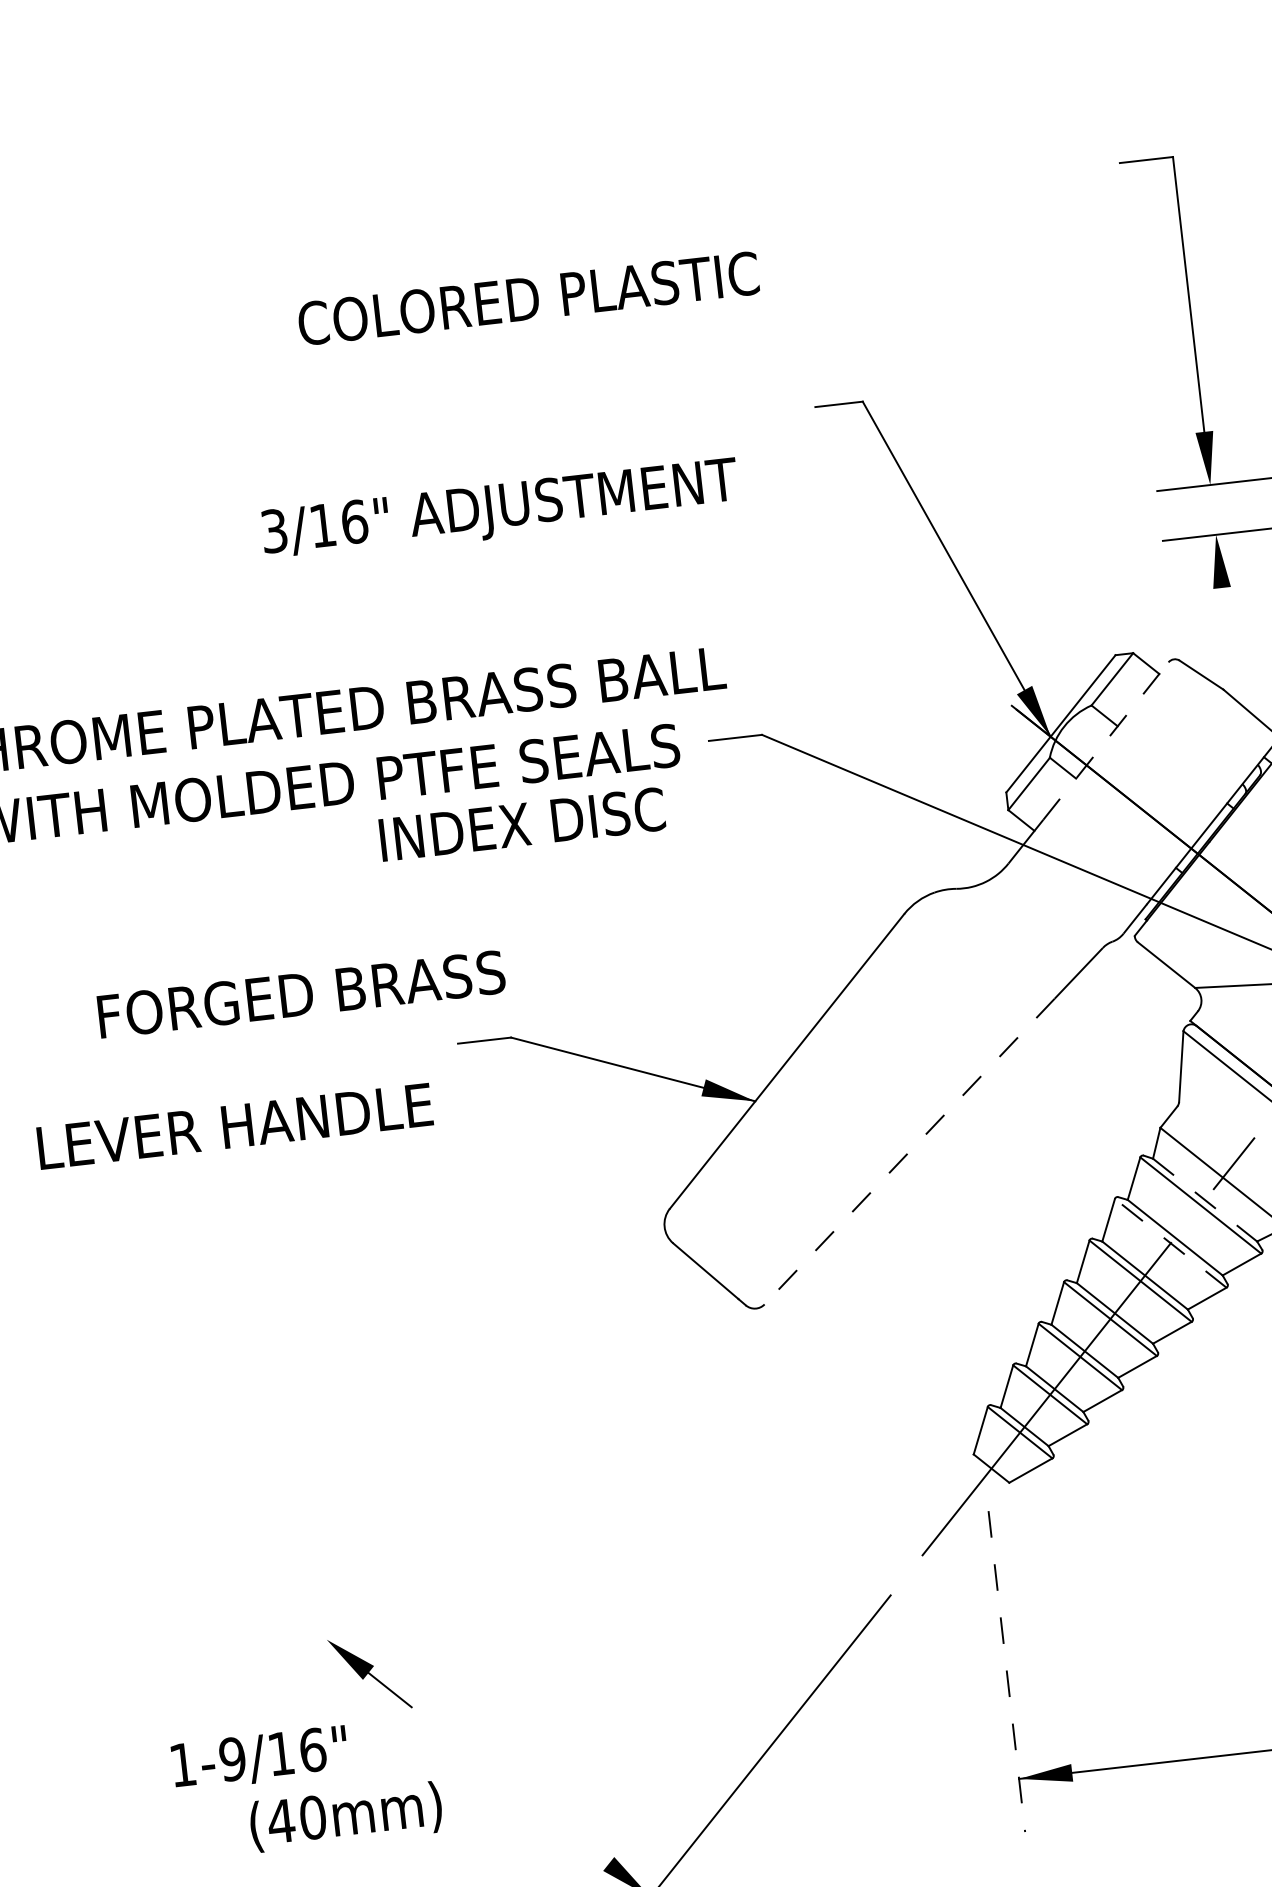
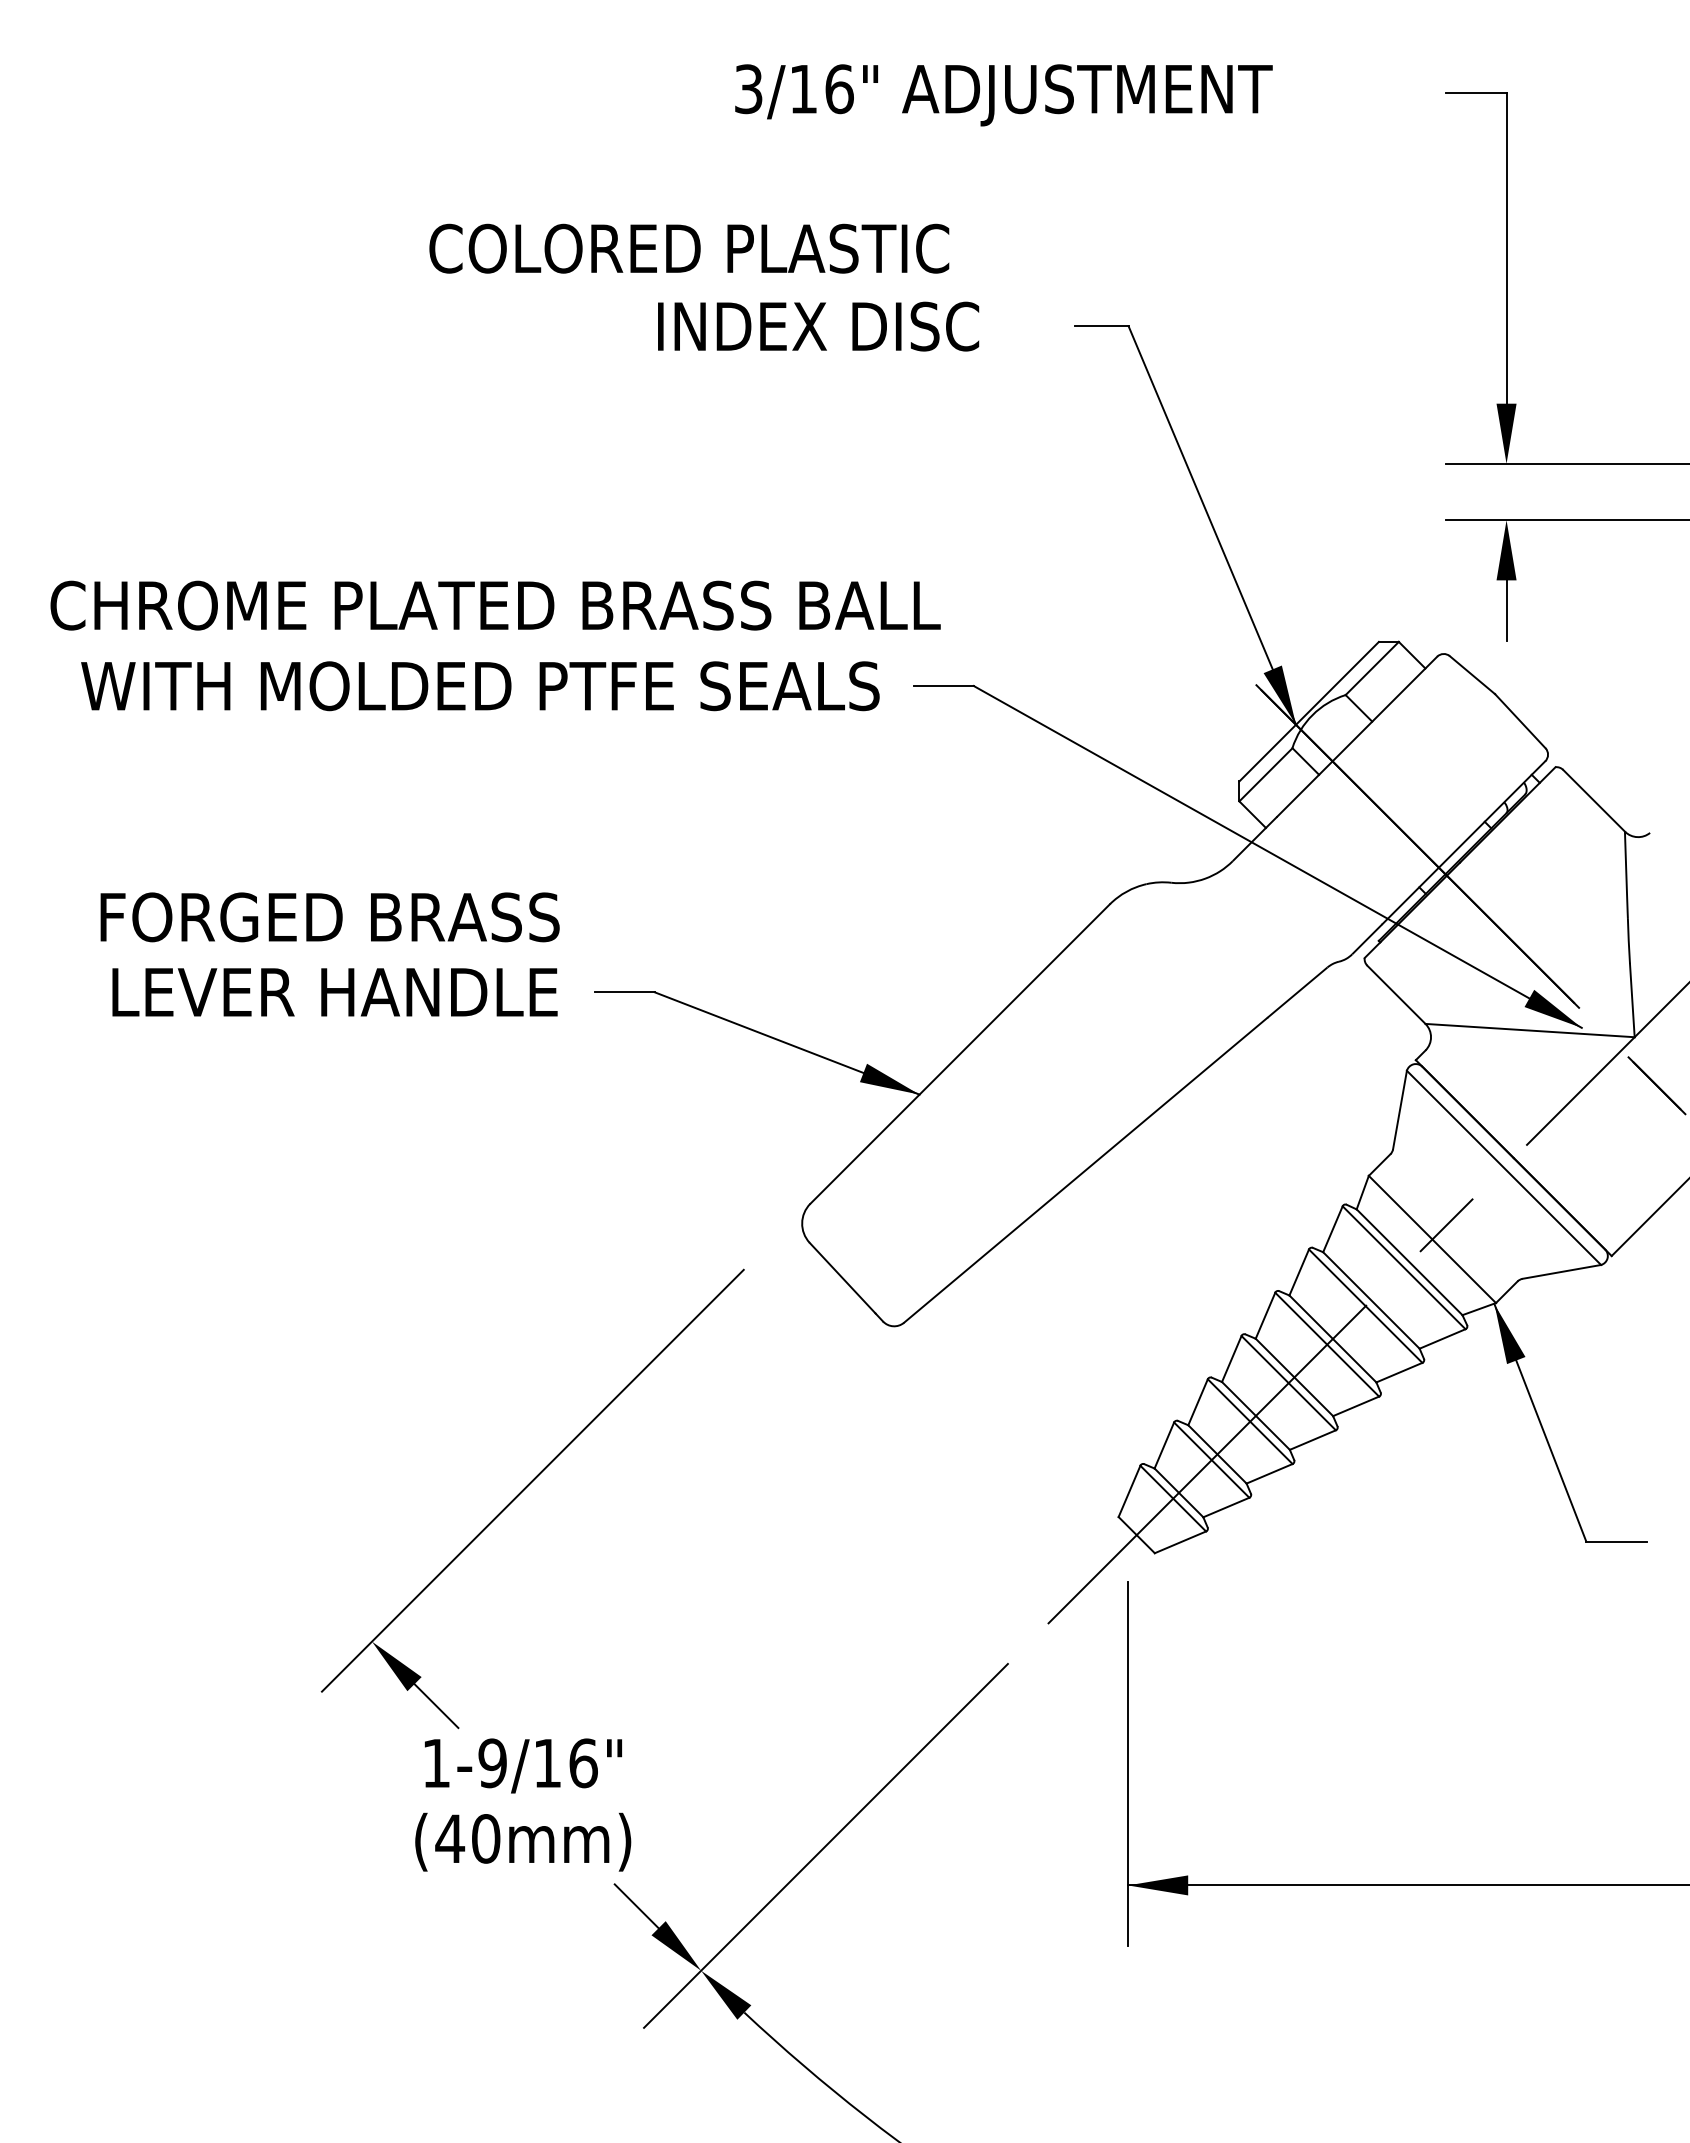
text: (528, 298) -> (689, 248), moved
text: (500, 511) -> (1003, 95), moved
line: (1225, 614) -> (1506, 610), added
line: (1106, 740) -> (1357, 736), dashed -> solid
text: (522, 824) -> (818, 326), moved
text: (301, 994) -> (329, 917), moved
text: (234, 1126) -> (334, 992), moved
line: (909, 1151) -> (1085, 1170), dashed -> solid
line: (1205, 1200) -> (1409, 1262), dashed -> solid
line: (1170, 1242) -> (1365, 1305), dashed -> solid
line: (452, 1481) -> (532, 1480), added
line: (1007, 1671) -> (1128, 1763), dashed -> solid
text: (260, 1758) -> (523, 1765), moved
text: (346, 1816) -> (523, 1841), moved
line: (587, 1847) -> (636, 1906), added

